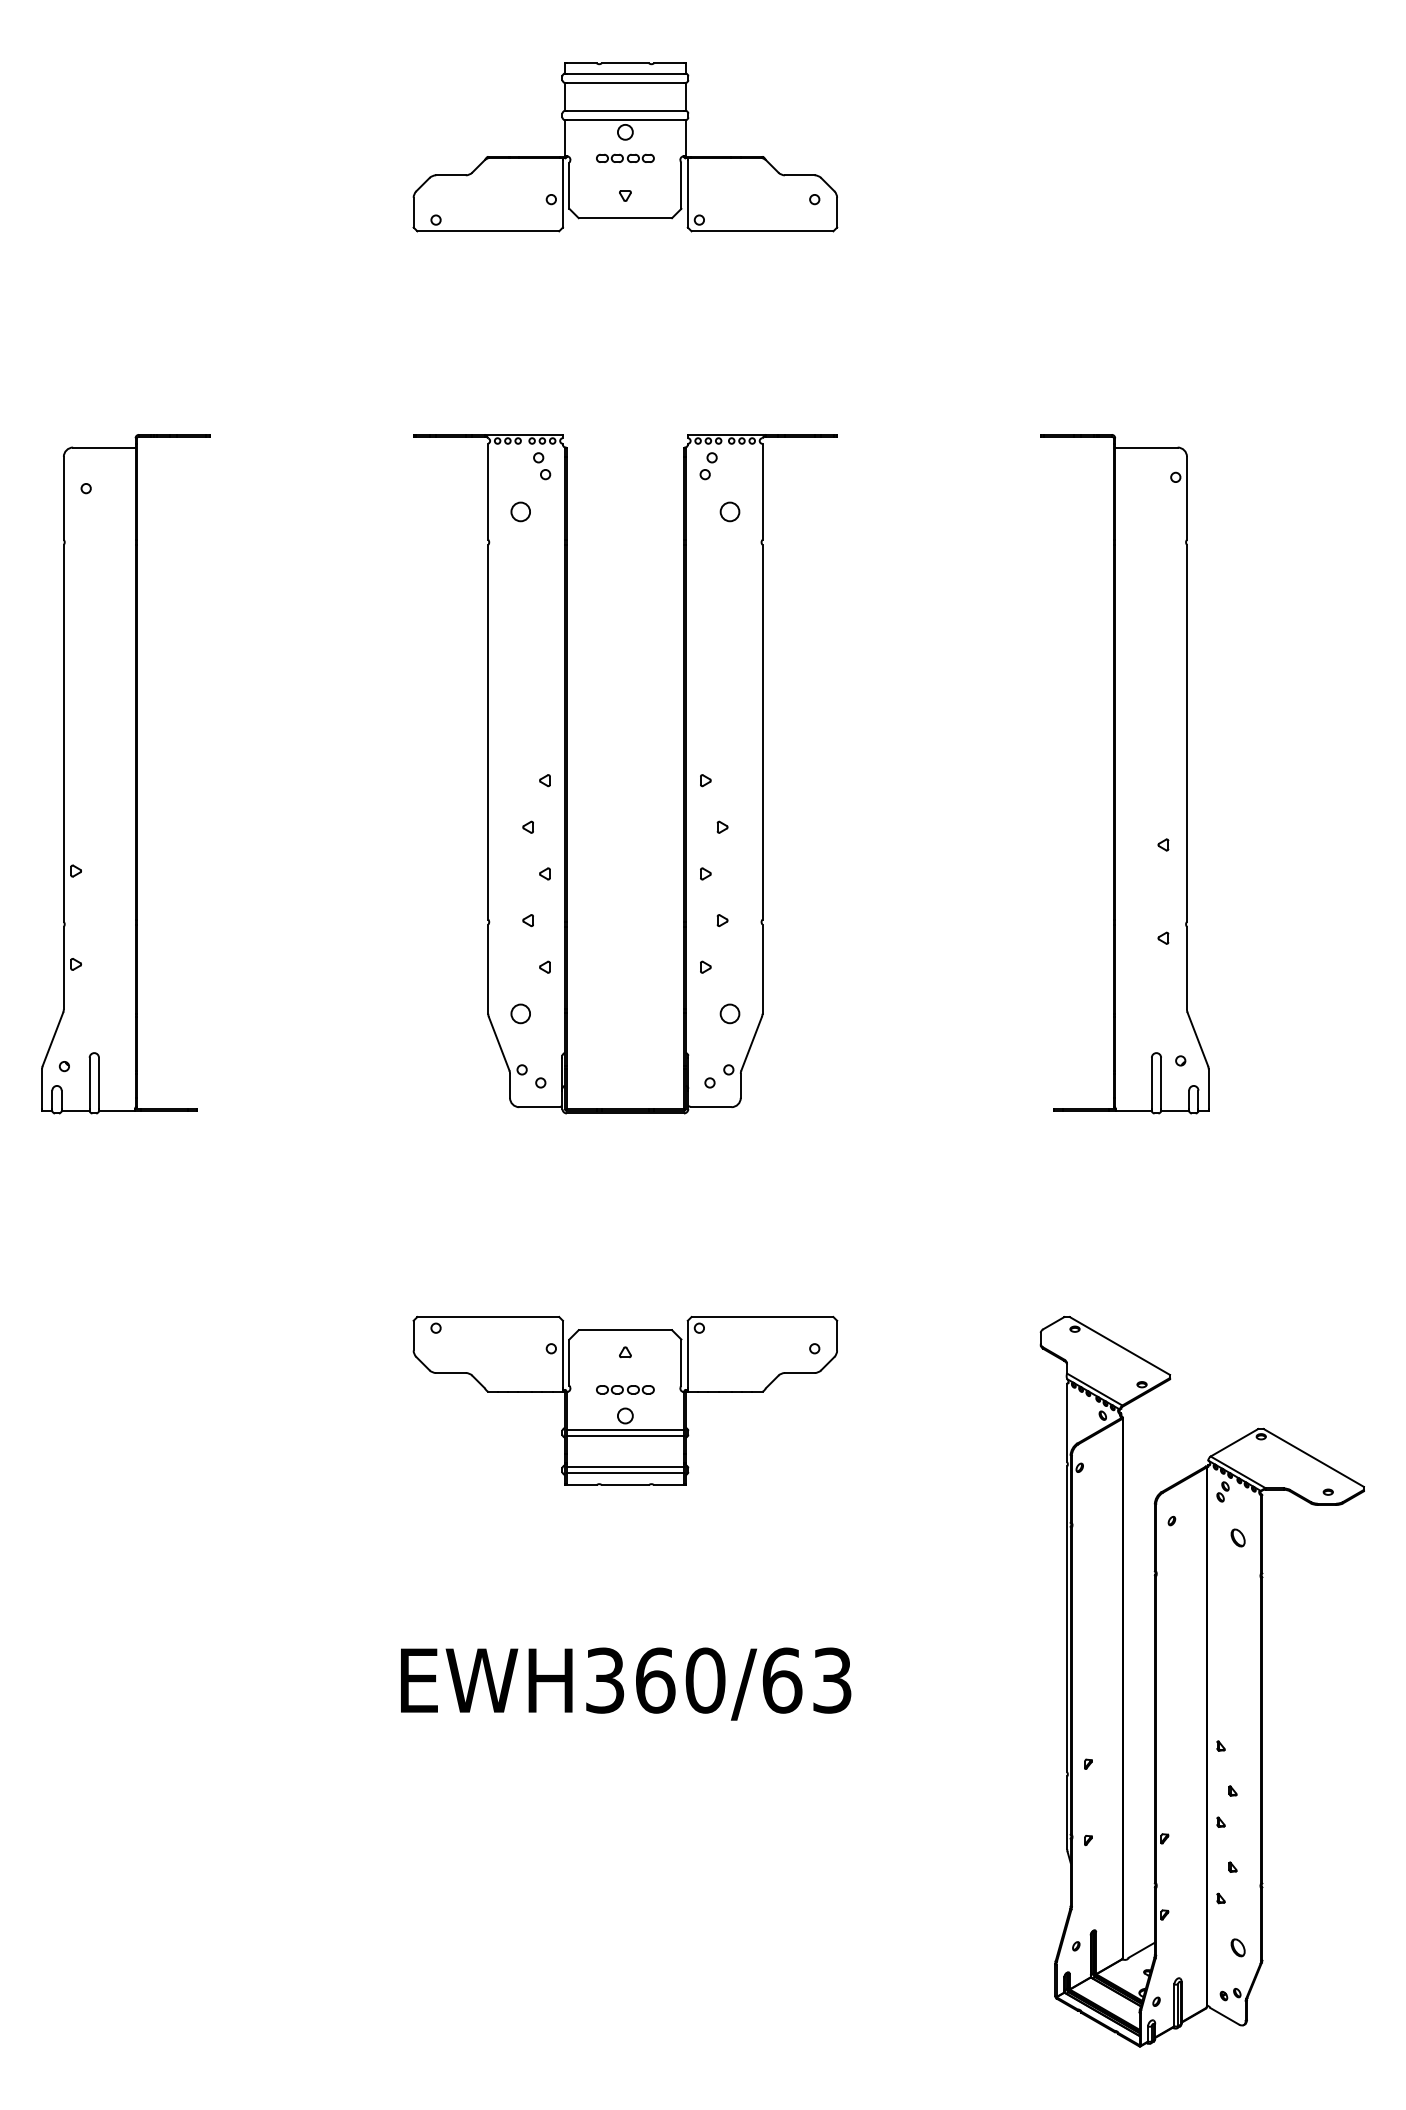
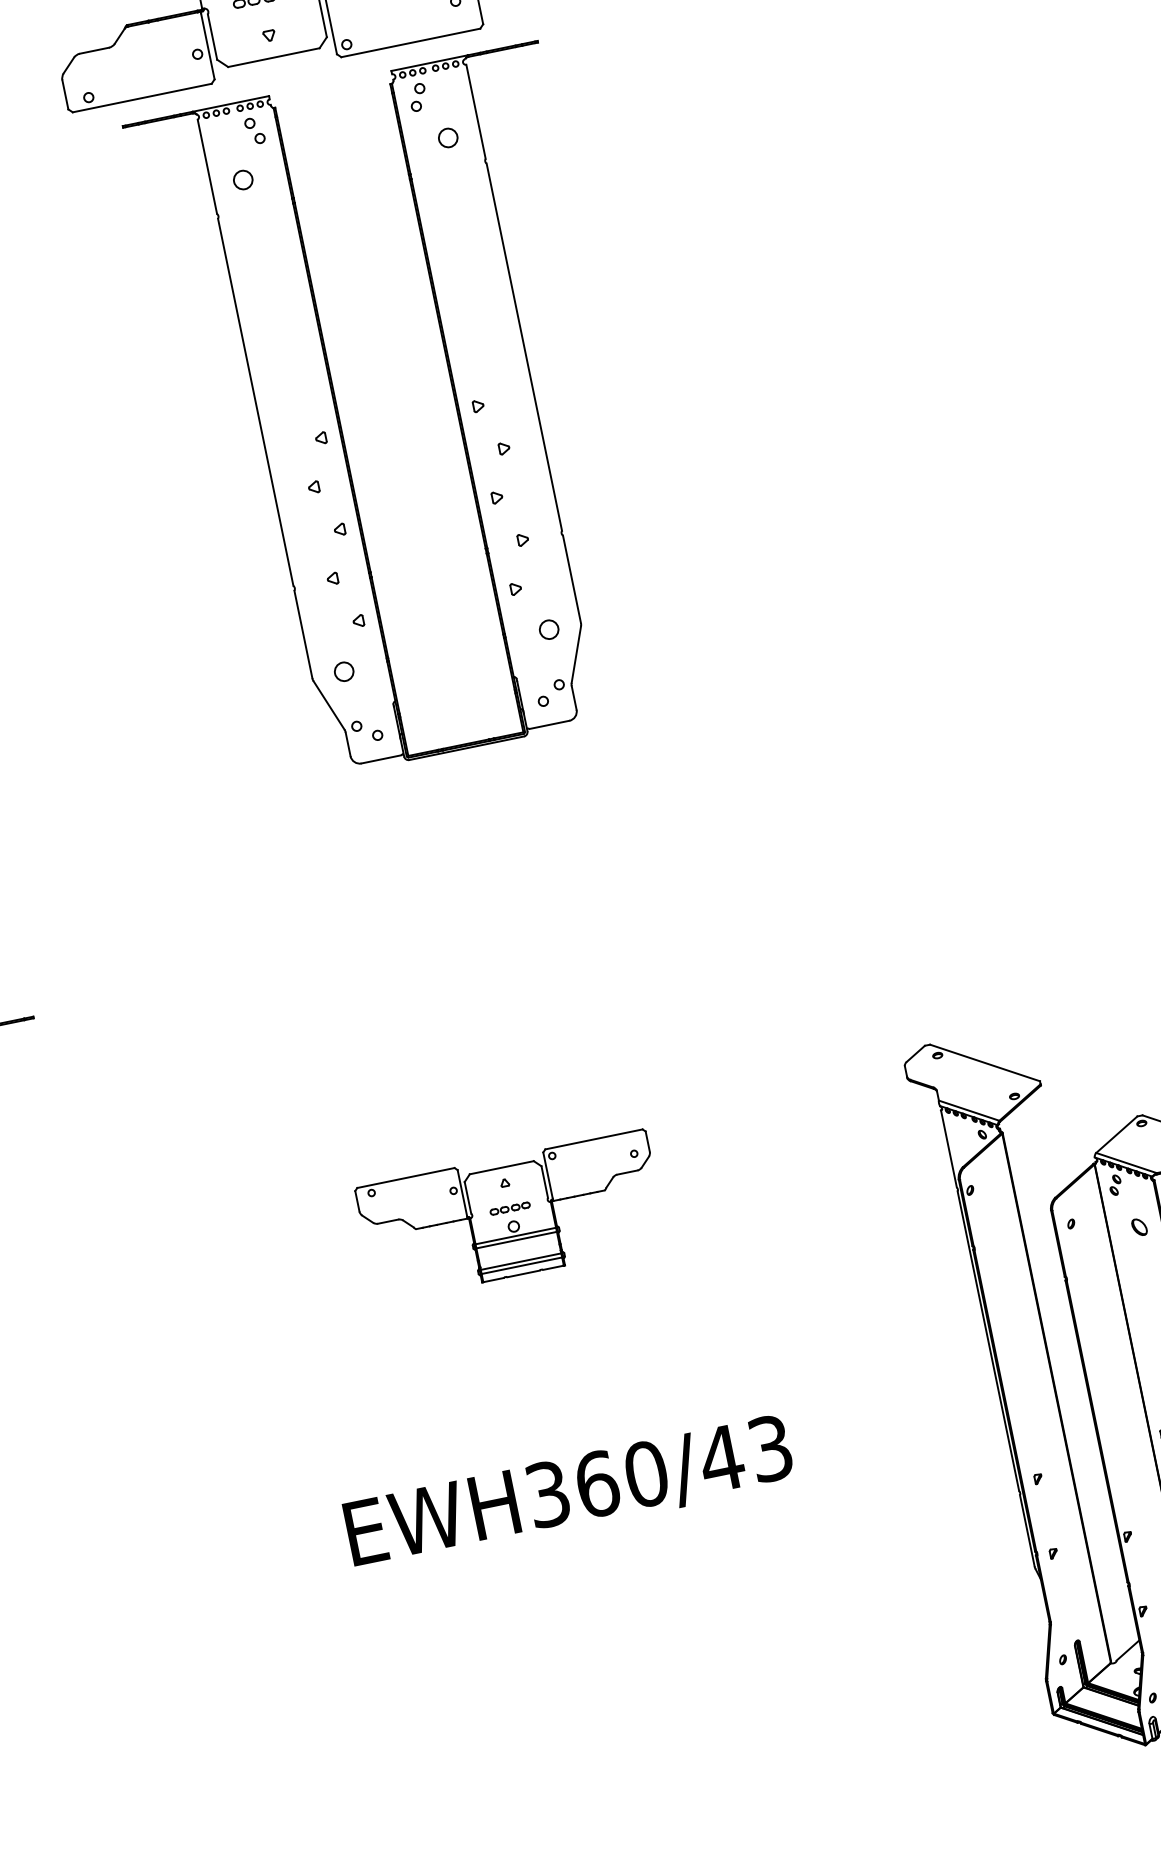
part: (567, 774) -> (341, 427), moved
part: (1124, 774) -> (874, 502), removed
part: (625, 1400) -> (511, 1215), size x0.7
text: (781, 1680) -> (720, 1458), EWH360/63 -> EWH360/43

